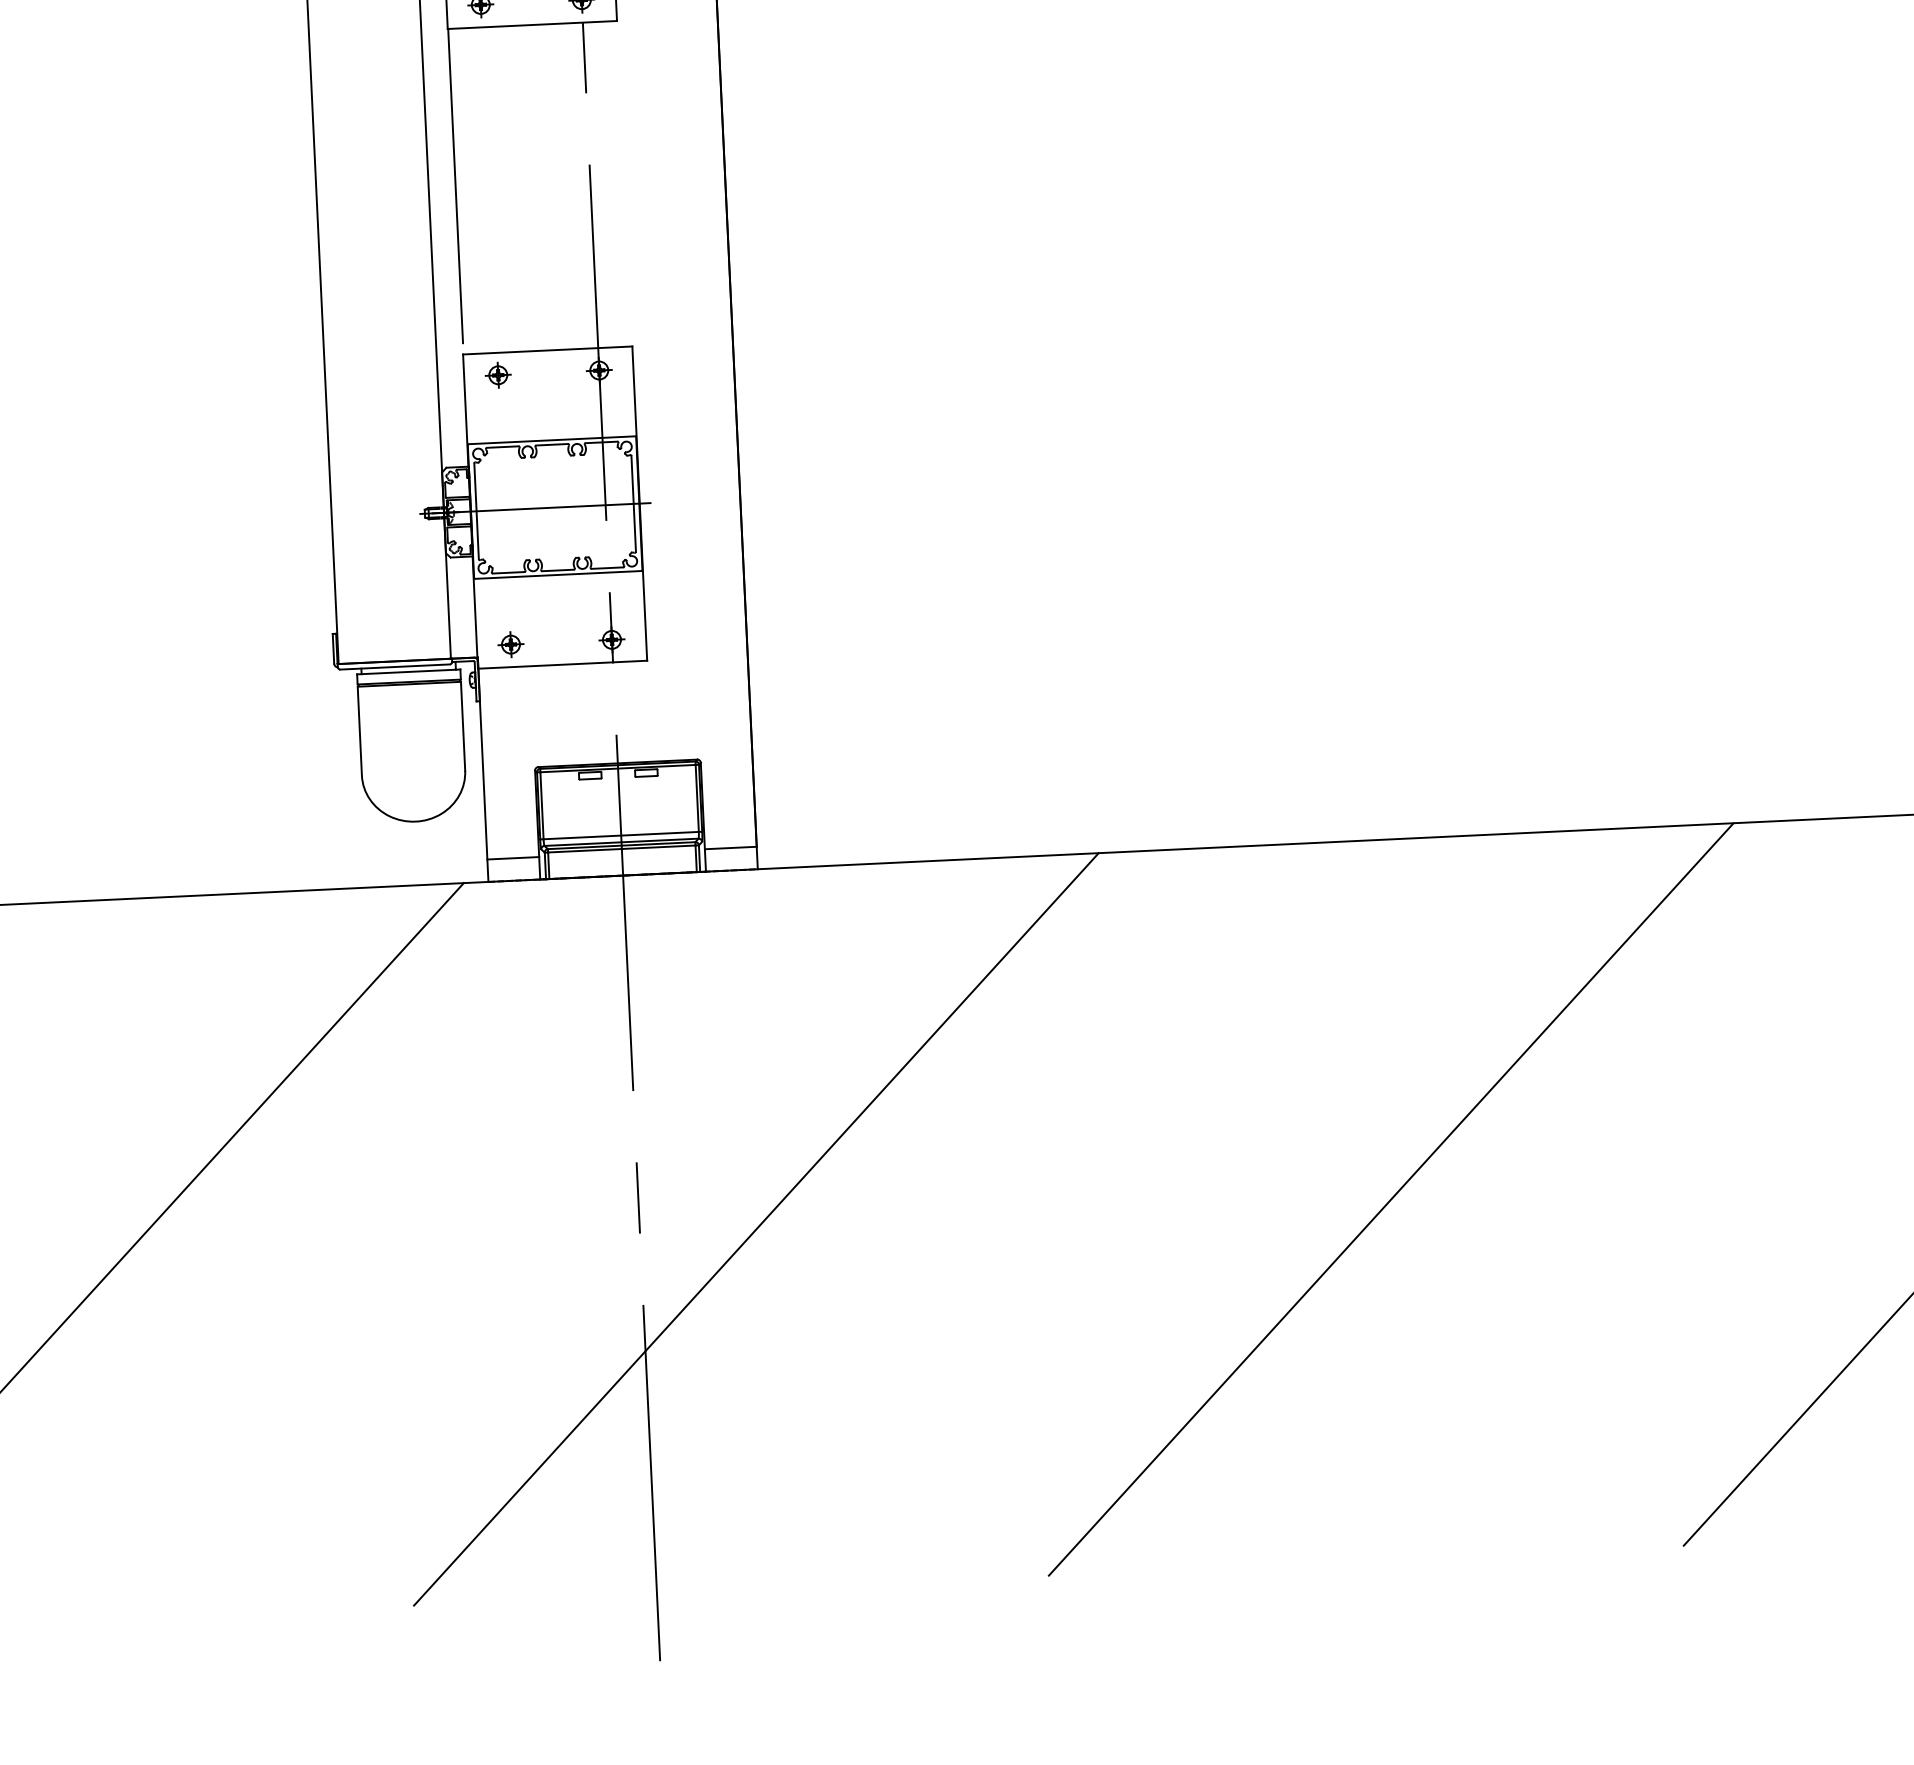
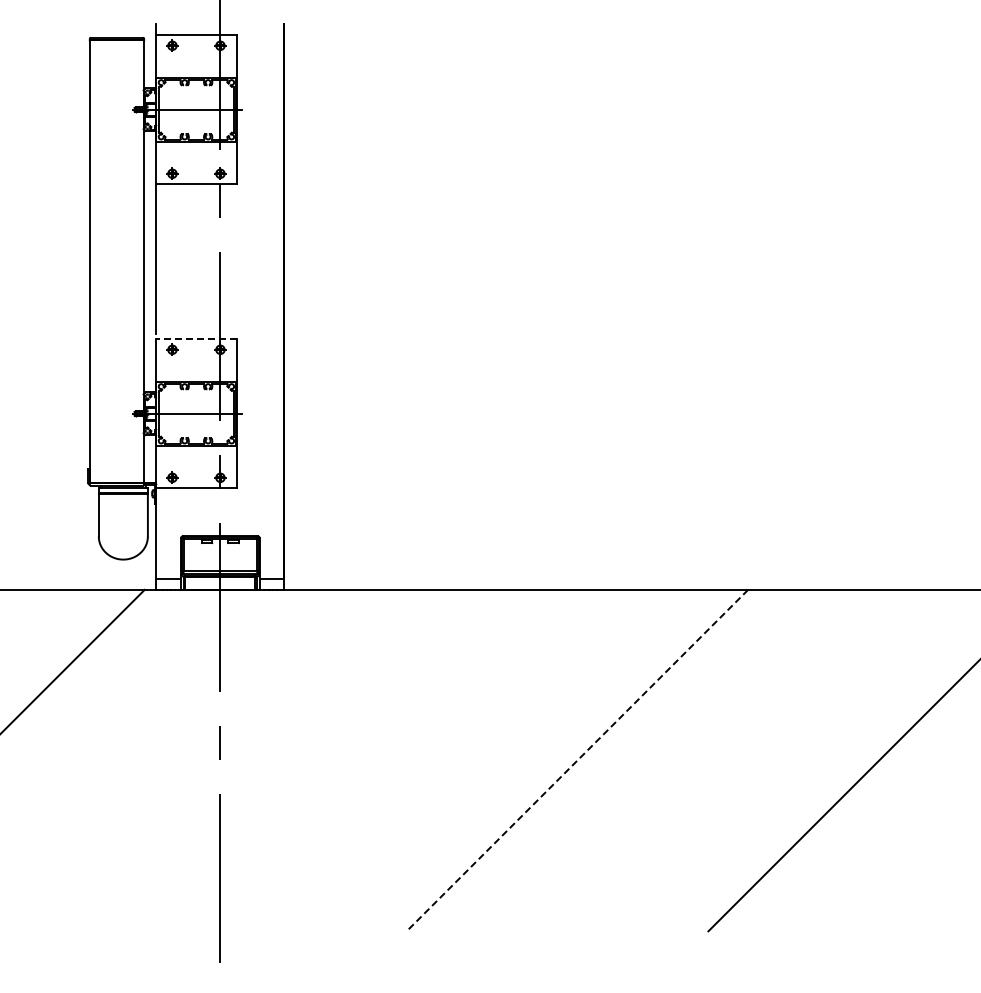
line: (545, 351) -> (195, 339), solid -> dashed
line: (1391, 1199) -> (577, 760), solid -> dashed
line: (755, 1229) -> (275, 760), removed

